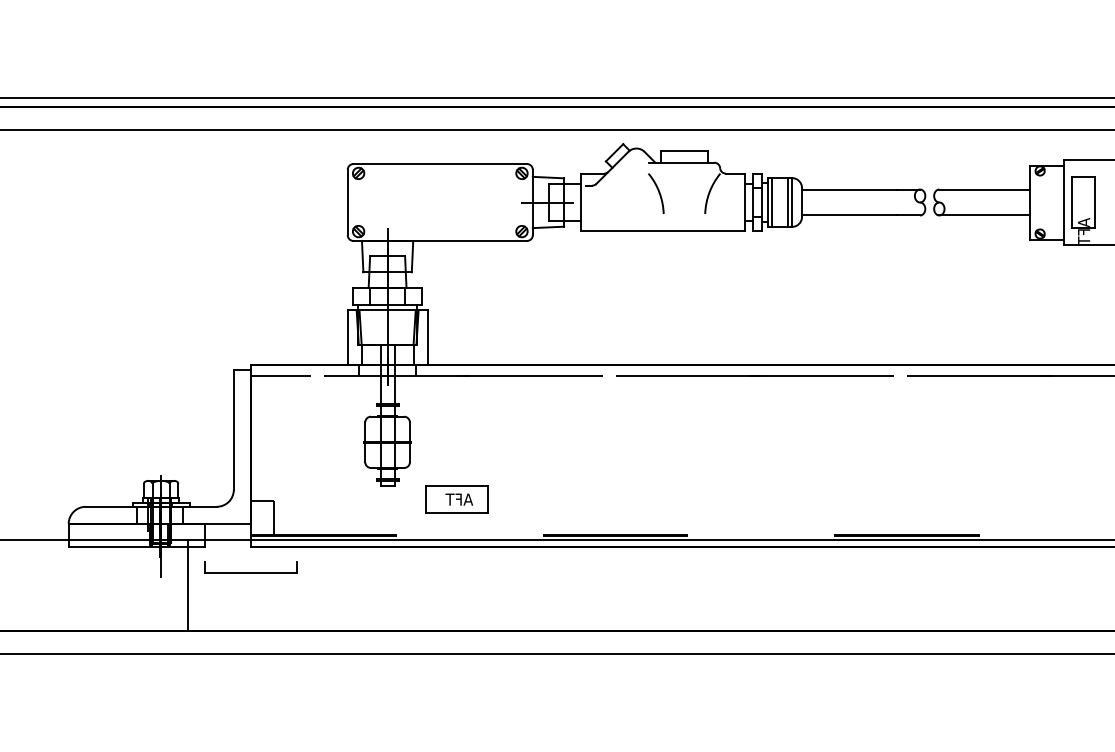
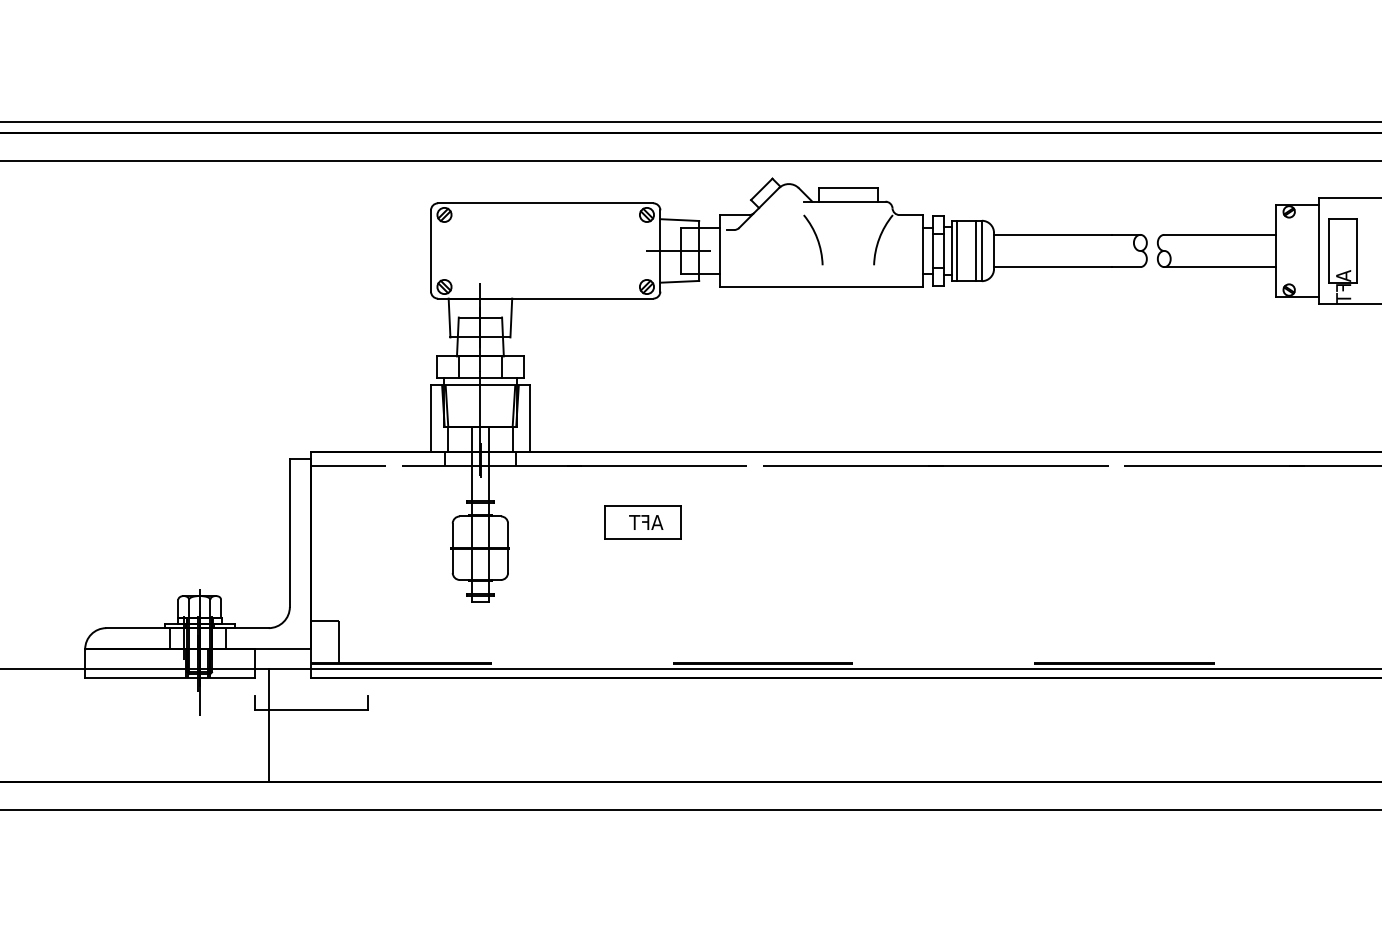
part: (456, 499) -> (642, 522), moved
line: (187, 584) -> (268, 724), moved

